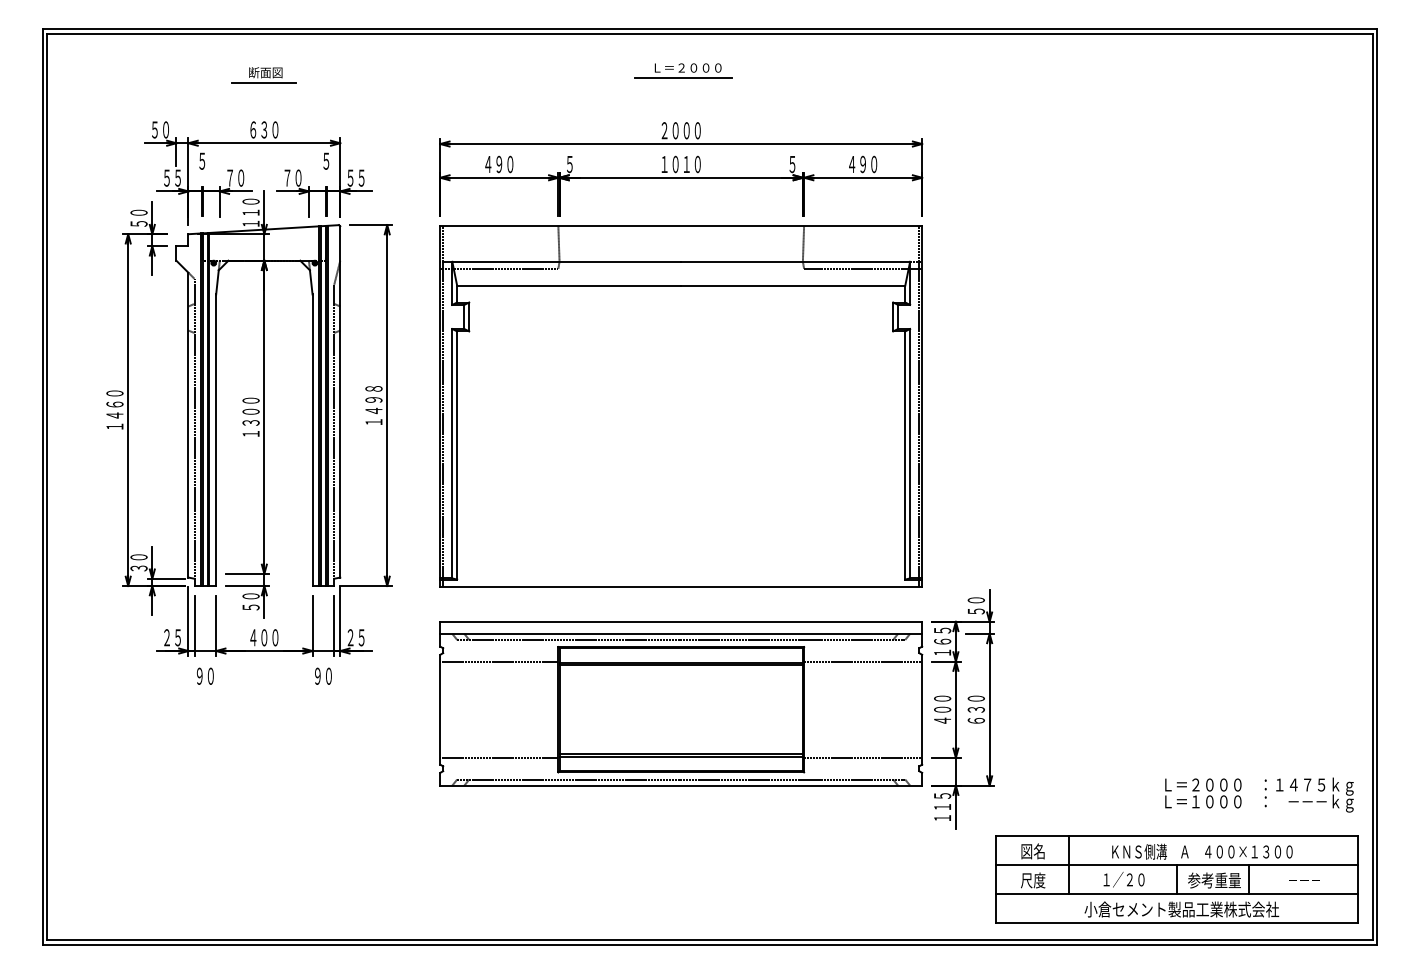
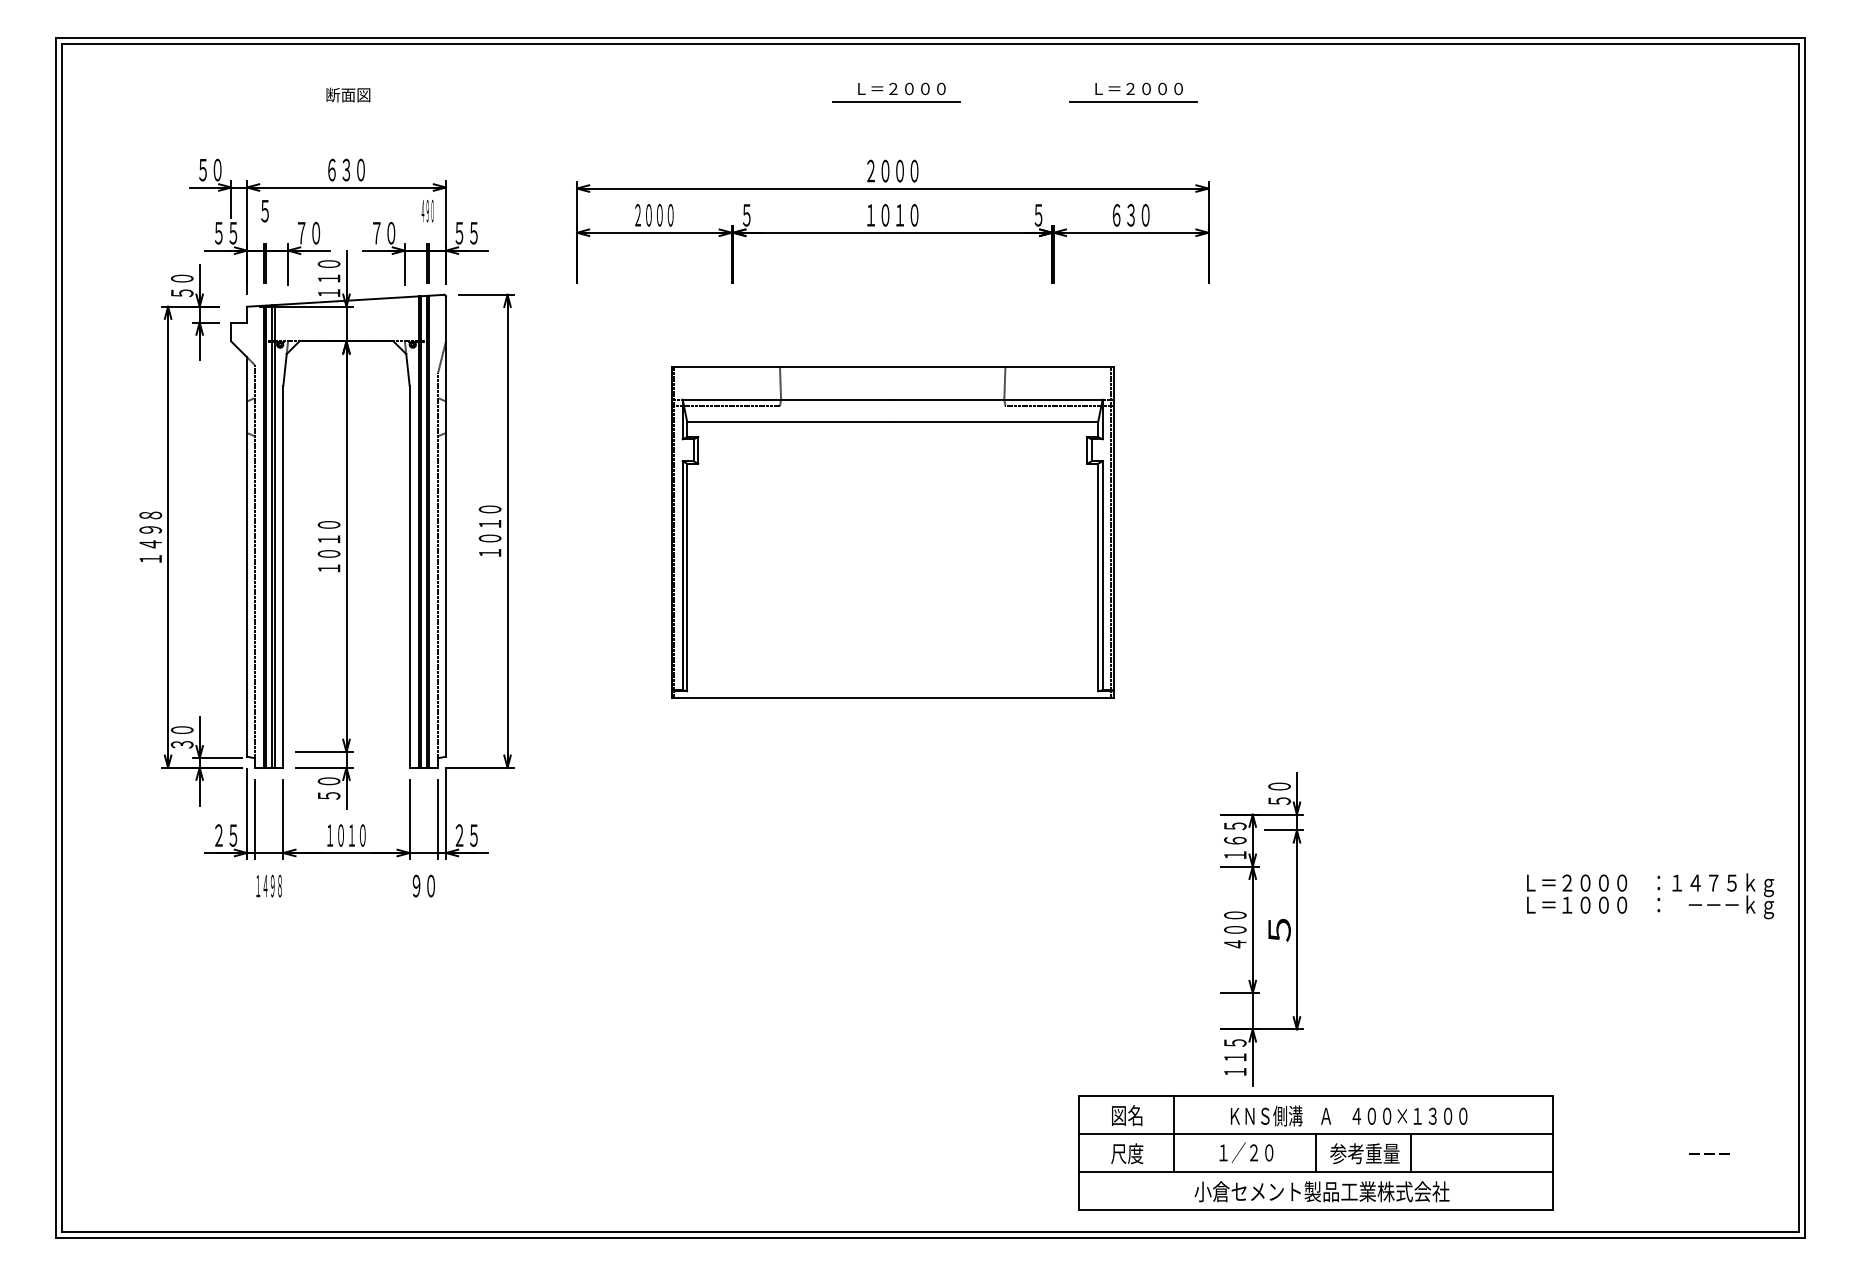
part: (864, 70) -> (1132, 92), added
line: (264, 82) -> (346, 107), removed
text: (326, 160) -> (427, 210), ５ -> ４９０
text: (498, 164) -> (653, 215), ４９０ -> ２０００
text: (857, 164) -> (1123, 215), ４９０ -> ６３０
text: (114, 398) -> (150, 522), １４６０ -> １４９８
text: (373, 400) -> (489, 524), １４９８ -> １０１０
part: (680, 406) -> (891, 532), size x0.7
text: (250, 416) -> (328, 545), １３００ -> １０１０
text: (263, 637) -> (345, 835), ４００ -> １０１０
text: (205, 675) -> (269, 885), ９０ -> １４９８
part: (681, 703) -> (893, 921), removed
text: (975, 709) -> (1278, 929), ６３０ -> ５
text: (1259, 794) -> (1650, 895), moved
part: (1176, 879) -> (1315, 1152), moved

